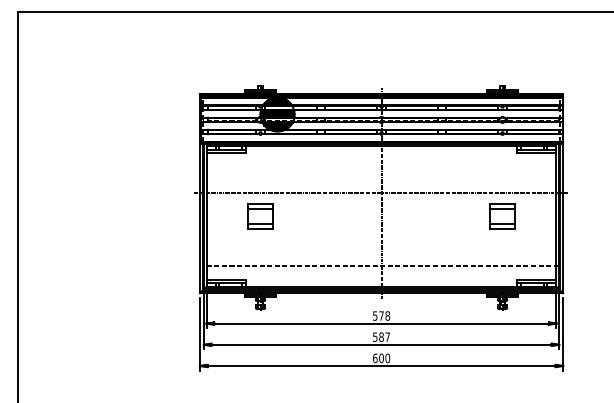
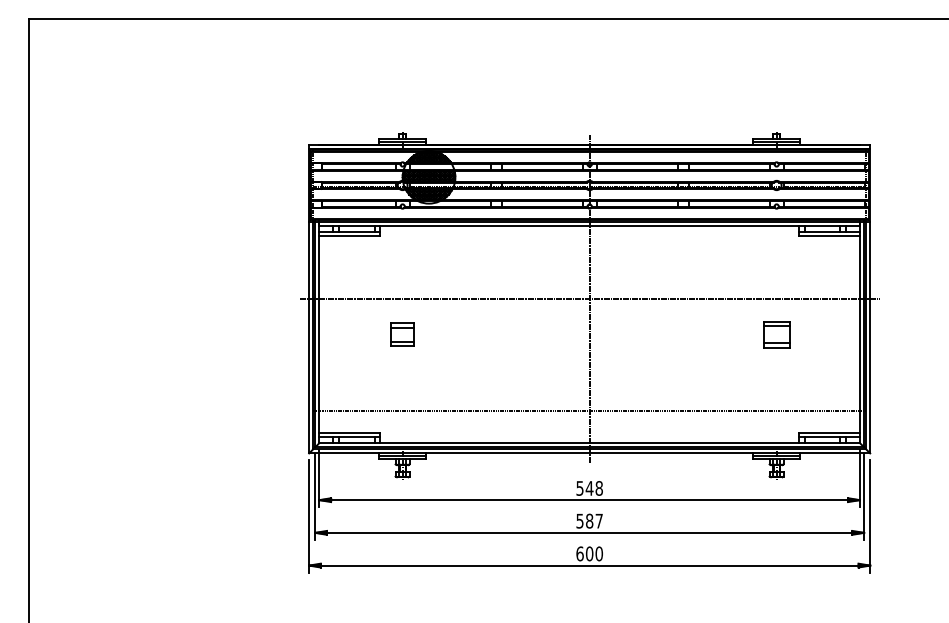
part: (260, 216) -> (402, 334), size x0.6
part: (502, 216) -> (776, 334), size x0.7
text: (381, 315) -> (589, 487), 578 -> 548

